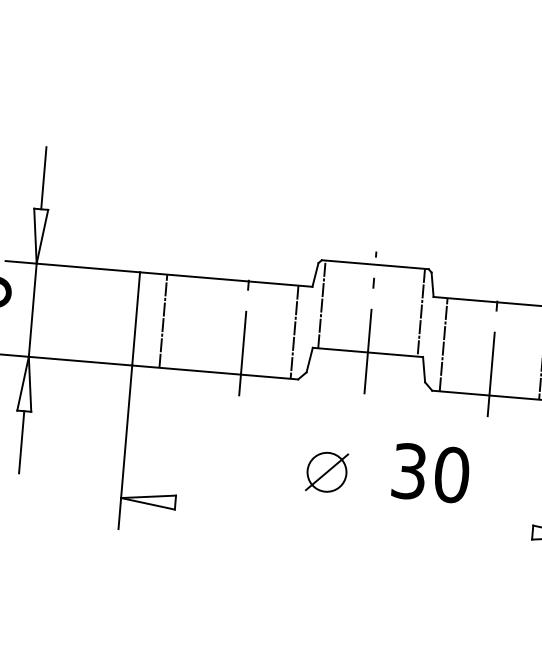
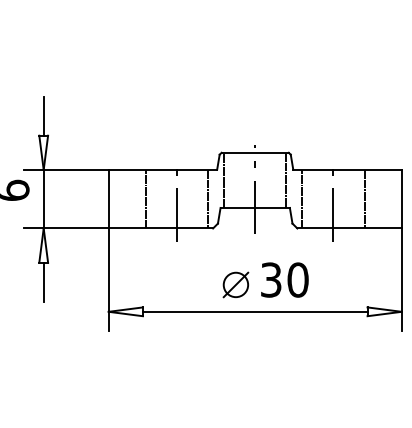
line: (162, 320) -> (145, 198), moved
text: (430, 472) -> (284, 279), moved
line: (352, 516) -> (254, 311), added

